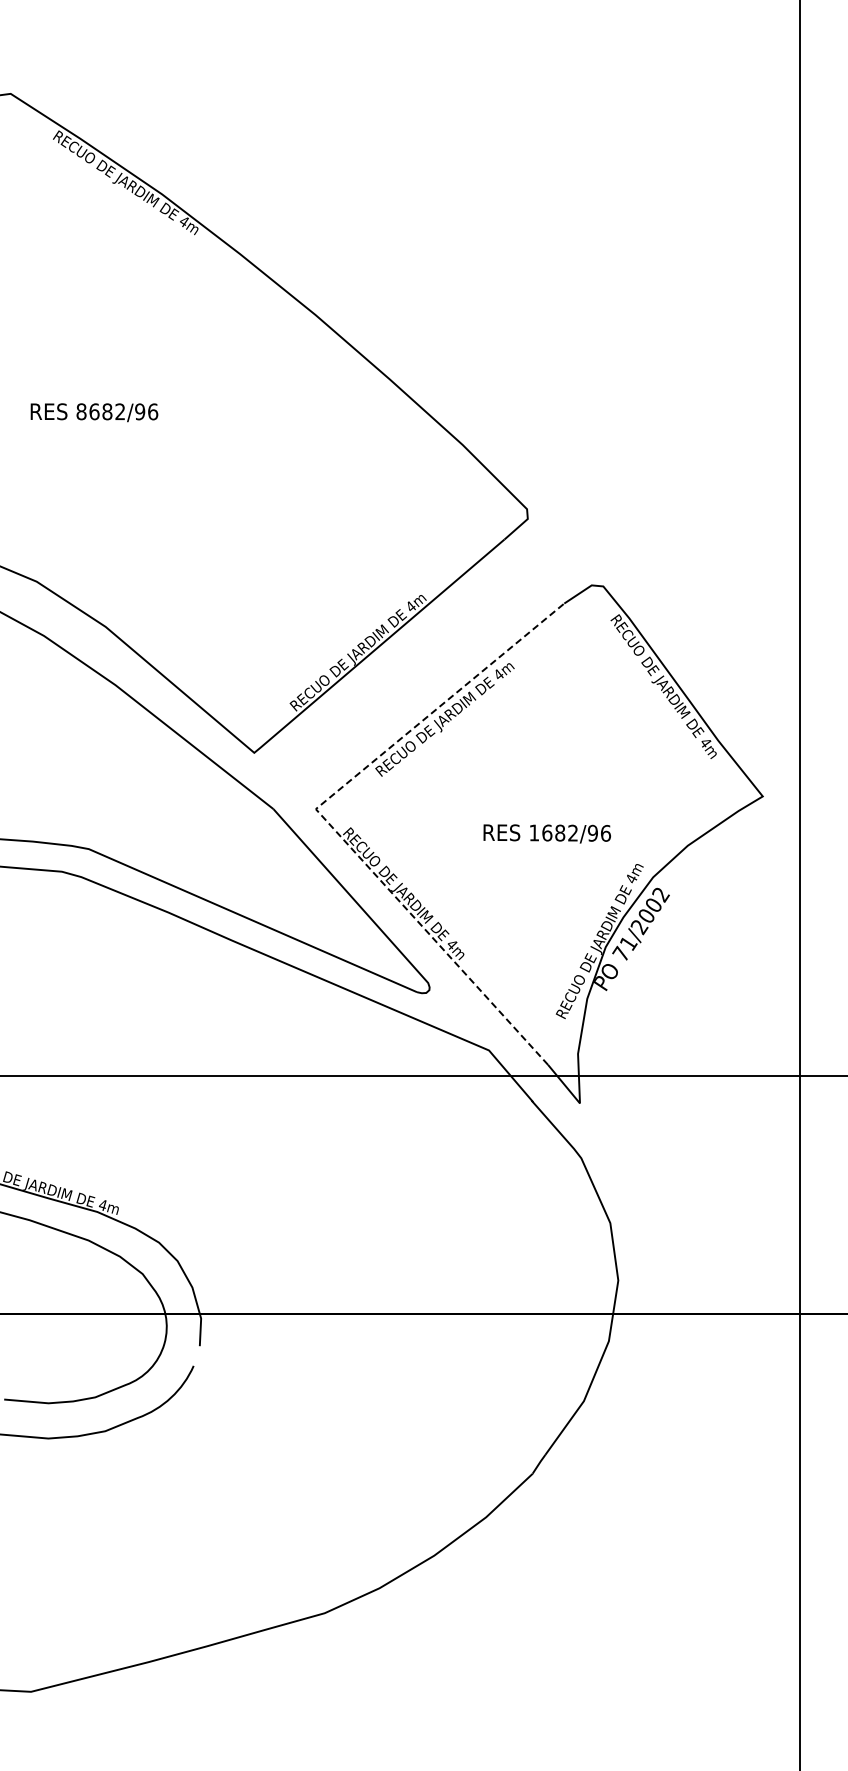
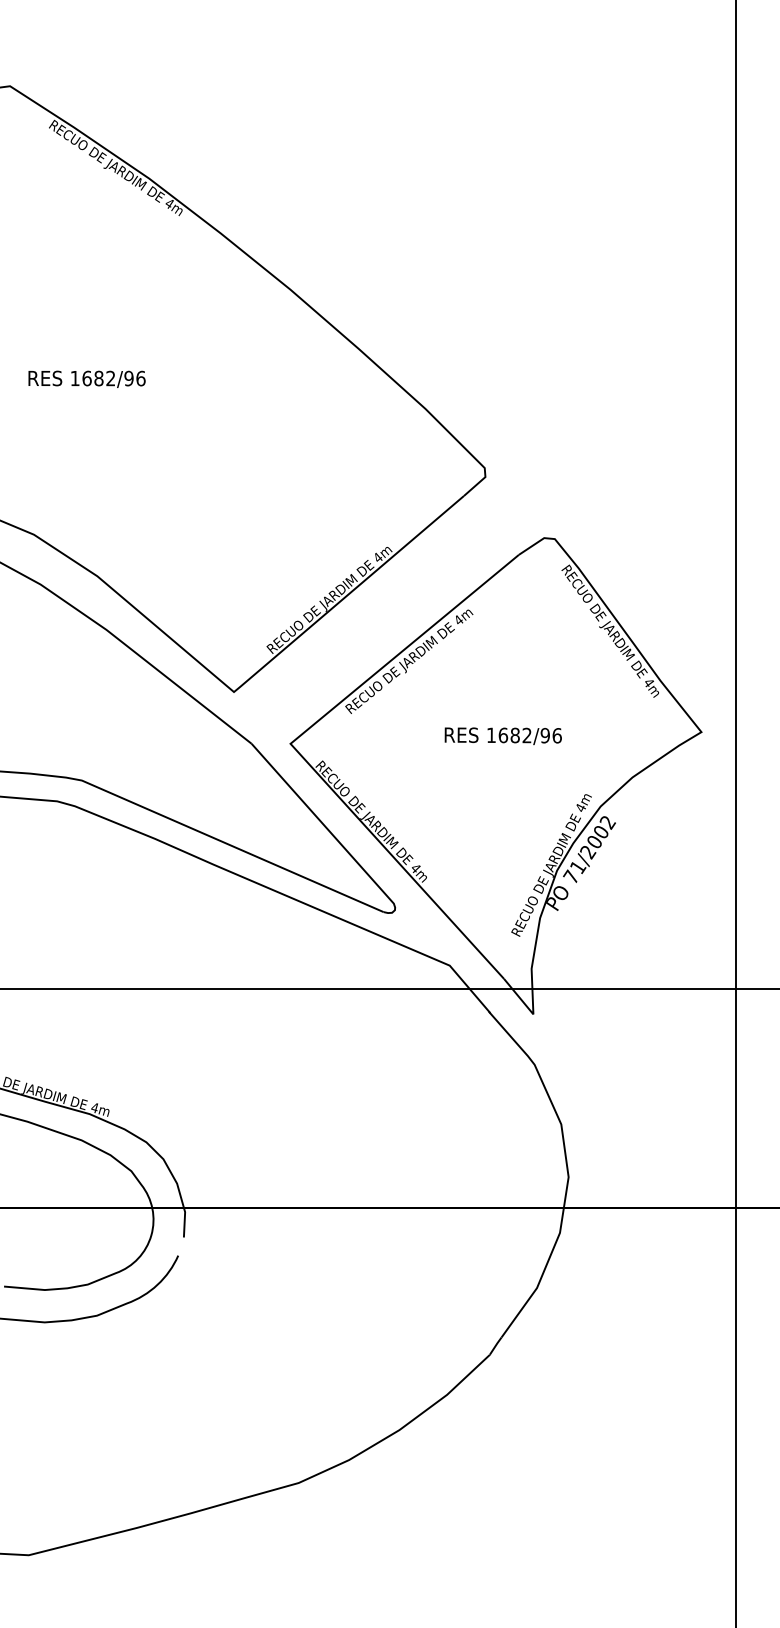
text: (81, 411) -> (75, 378), 8682/96 -> 1682/96
line: (323, 817) -> (297, 751), dashed -> solid
text: (546, 833) -> (502, 735), moved

